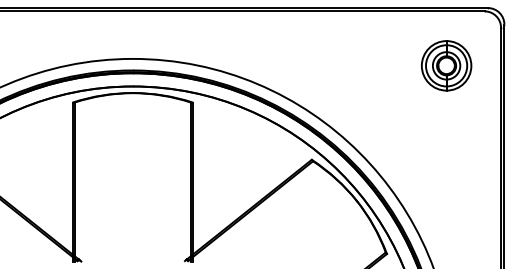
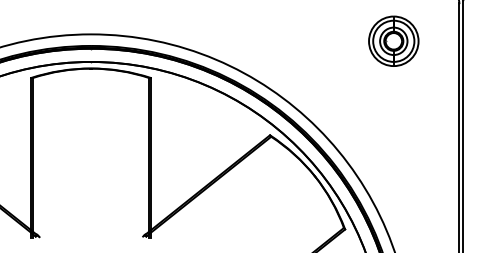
part: (446, 65) -> (393, 40), moved

